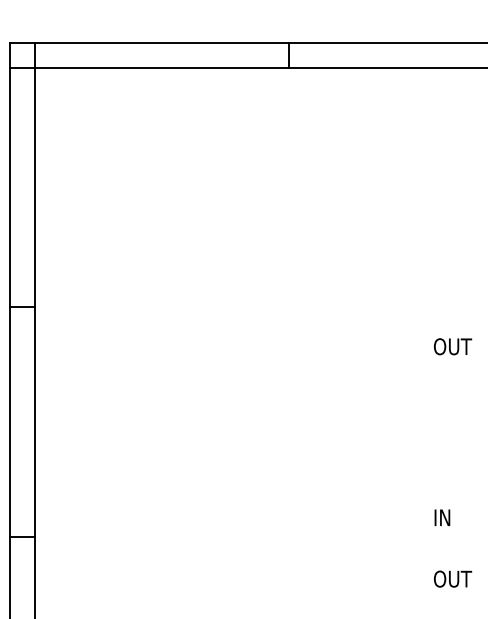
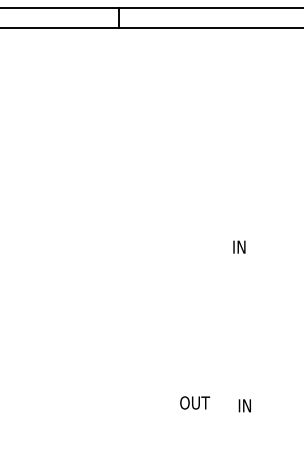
text: (452, 346) -> (247, 246), OUT -> IN
text: (442, 517) -> (244, 405), moved
text: (453, 578) -> (195, 402), moved

